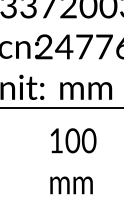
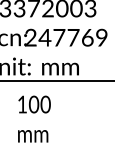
text: (73, 160) -> (34, 118), moved

